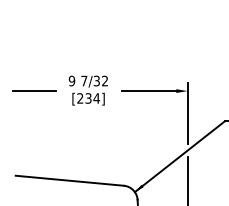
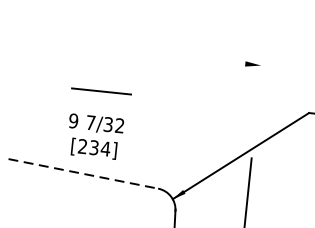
line: (34, 90) -> (101, 90), moved
text: (87, 90) -> (93, 136), moved
line: (148, 91) -> (206, 60), removed
line: (187, 113) -> (257, 96), removed
line: (70, 180) -> (84, 173), solid -> dashed

